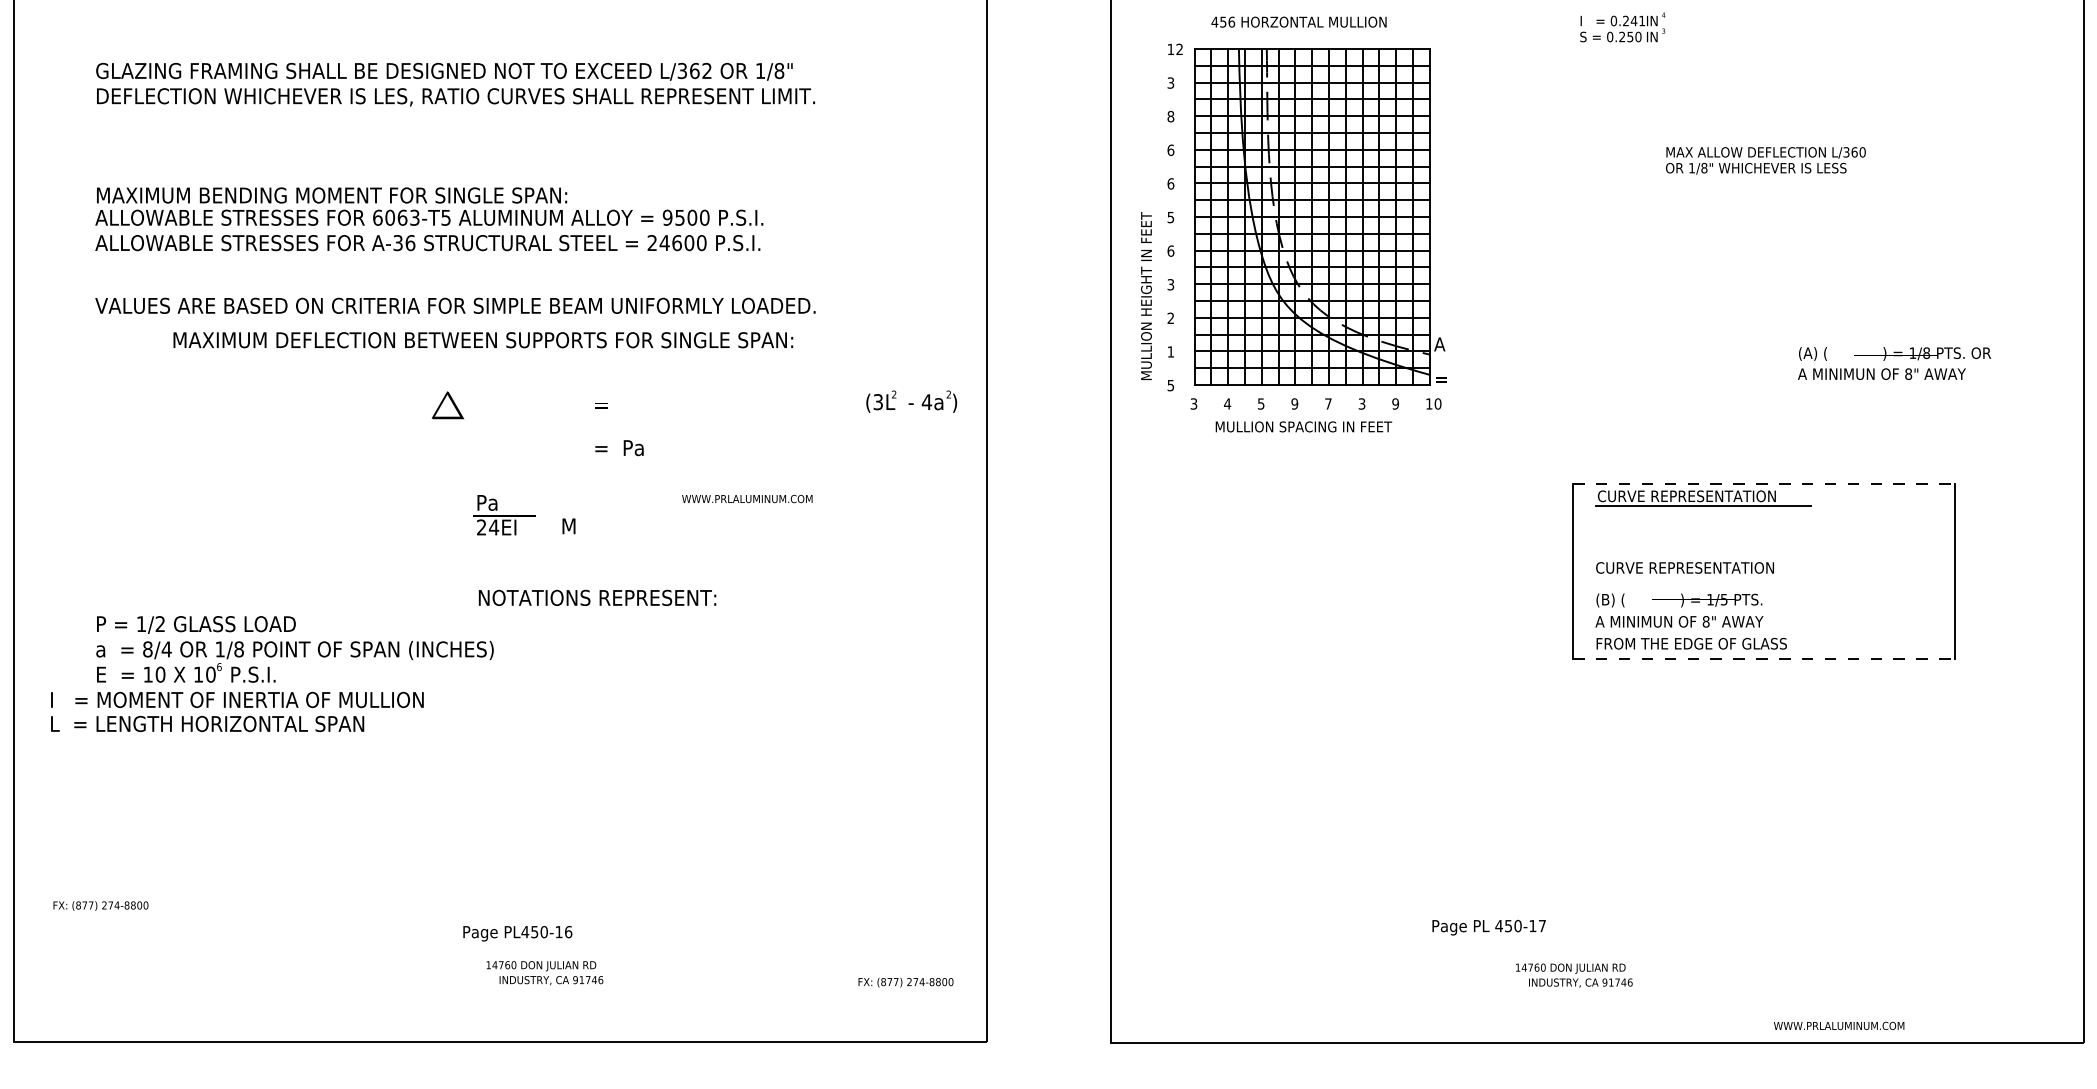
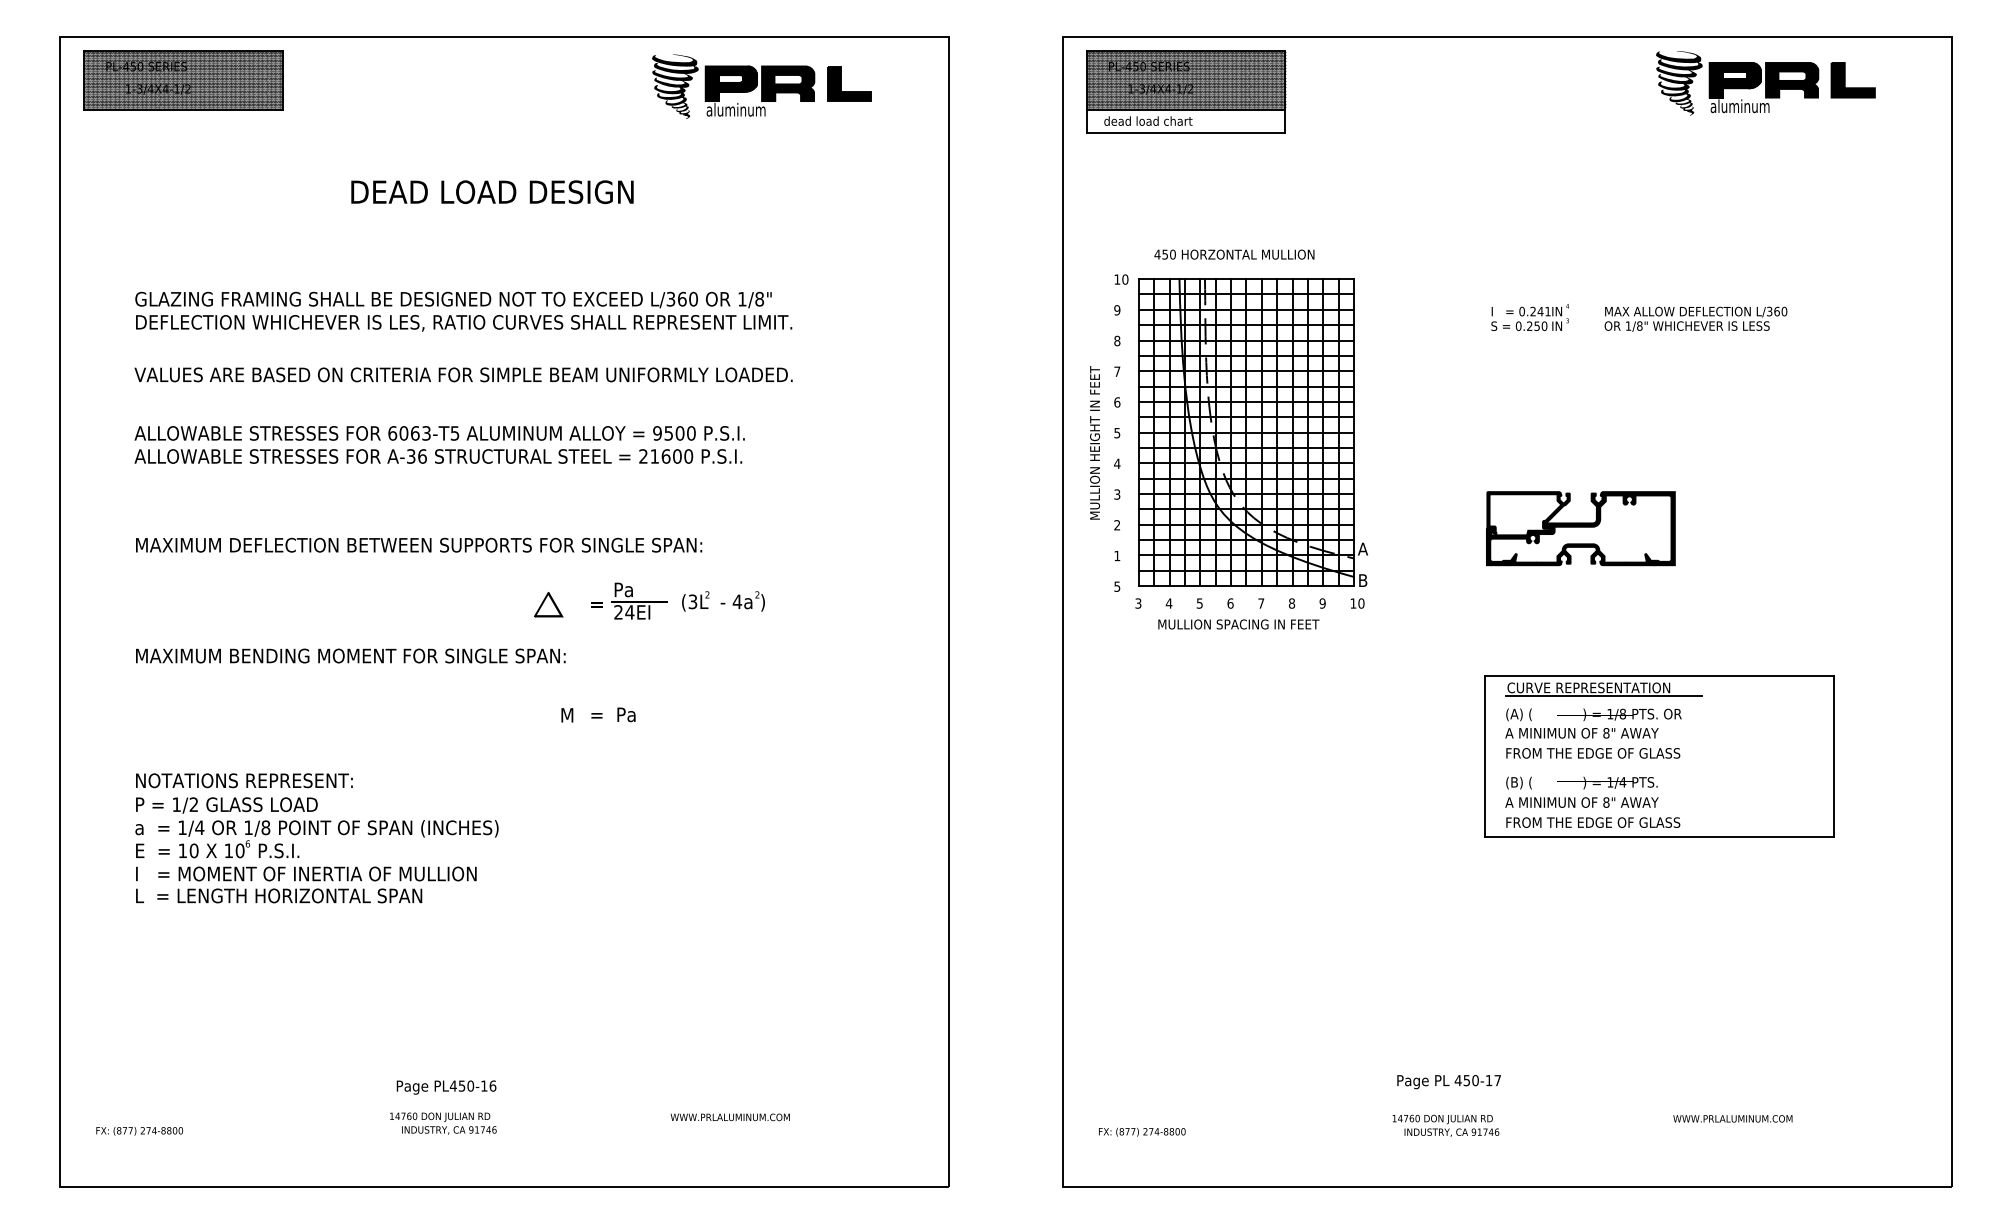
text: (1231, 22) -> (1172, 254), 456 -> 450
text: (1621, 27) -> (1529, 317), moved
text: (1179, 49) -> (1125, 279), 12 -> 10
text: (707, 70) -> (693, 298), L/362 -> L/360
text: (1171, 83) -> (1117, 310), 3 -> 9
text: (1171, 150) -> (1117, 371), 6 -> 7
text: (1765, 159) -> (1695, 318), moved
text: (331, 194) -> (350, 655), moved
text: (664, 243) -> (654, 456), 24600 -> 21600
text: (1171, 250) -> (1117, 463), 6 -> 4
text: (1145, 295) -> (1094, 442), moved
text: (455, 305) -> (463, 374), moved
part: (1677, 321) -> (1580, 528), added
text: (483, 339) -> (419, 544), moved
text: (1894, 363) -> (1593, 723), moved
text: (1440, 378) -> (1363, 580), = -> B
text: (911, 401) -> (723, 601), moved
text: (1294, 403) -> (1230, 603), 9 -> 6
text: (1362, 403) -> (1292, 603), 3 -> 8
part: (447, 405) -> (548, 604), moved
text: (619, 447) -> (613, 714), moved
line: (1764, 483) -> (1659, 676), dashed -> solid
text: (746, 499) -> (729, 1117), moved
text: (504, 514) -> (639, 600), moved
text: (1690, 568) -> (1592, 753), CURVE REPRESENTATION -> FROM THE EDGE OF GLASS
text: (597, 597) -> (244, 780), moved
text: (1723, 599) -> (1622, 782), 1/5 -> 1/4
text: (147, 649) -> (182, 827), 8/4 -> 1/4
line: (1764, 658) -> (1659, 836), dashed -> solid
text: (237, 711) -> (306, 884), moved
text: (100, 906) -> (139, 1131), moved
text: (1488, 928) -> (1448, 1082), moved
text: (517, 933) -> (446, 1087), moved
text: (545, 973) -> (443, 1123), moved
text: (1573, 975) -> (1445, 1125), moved
text: (906, 981) -> (1142, 1131), moved
text: (1838, 1025) -> (1732, 1118), moved

